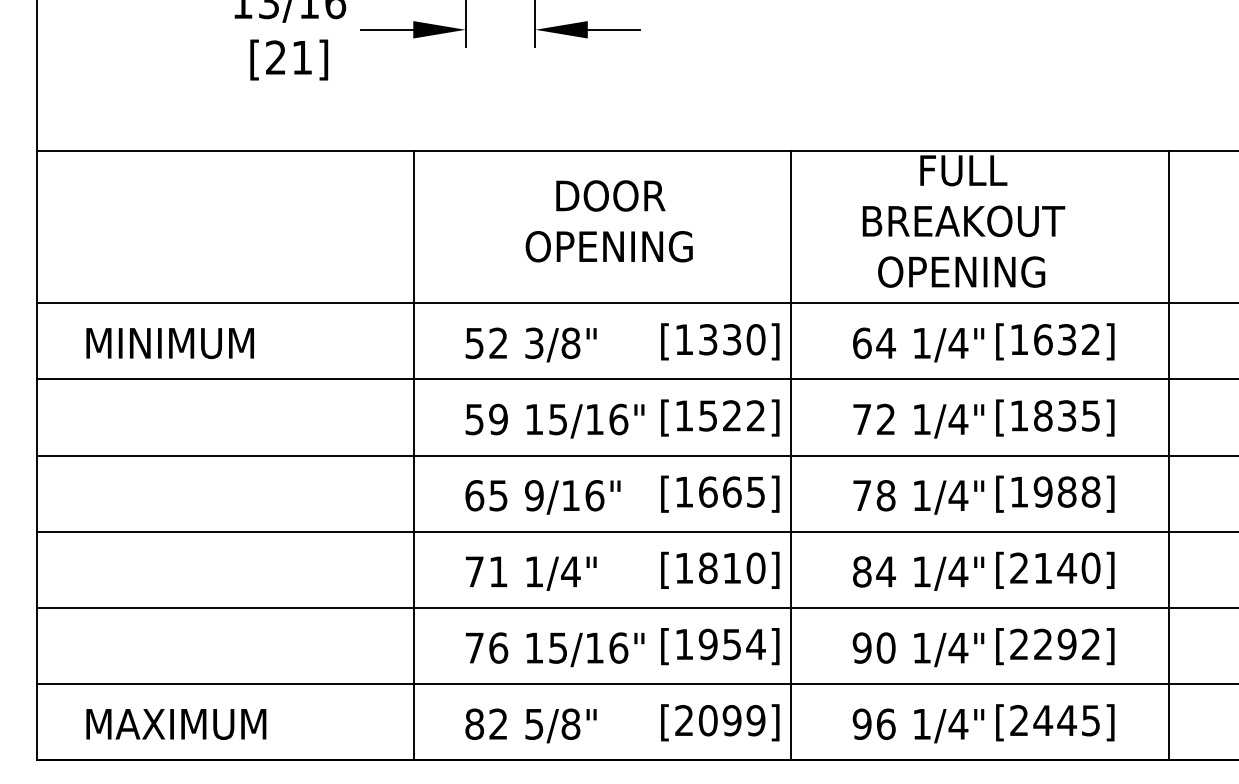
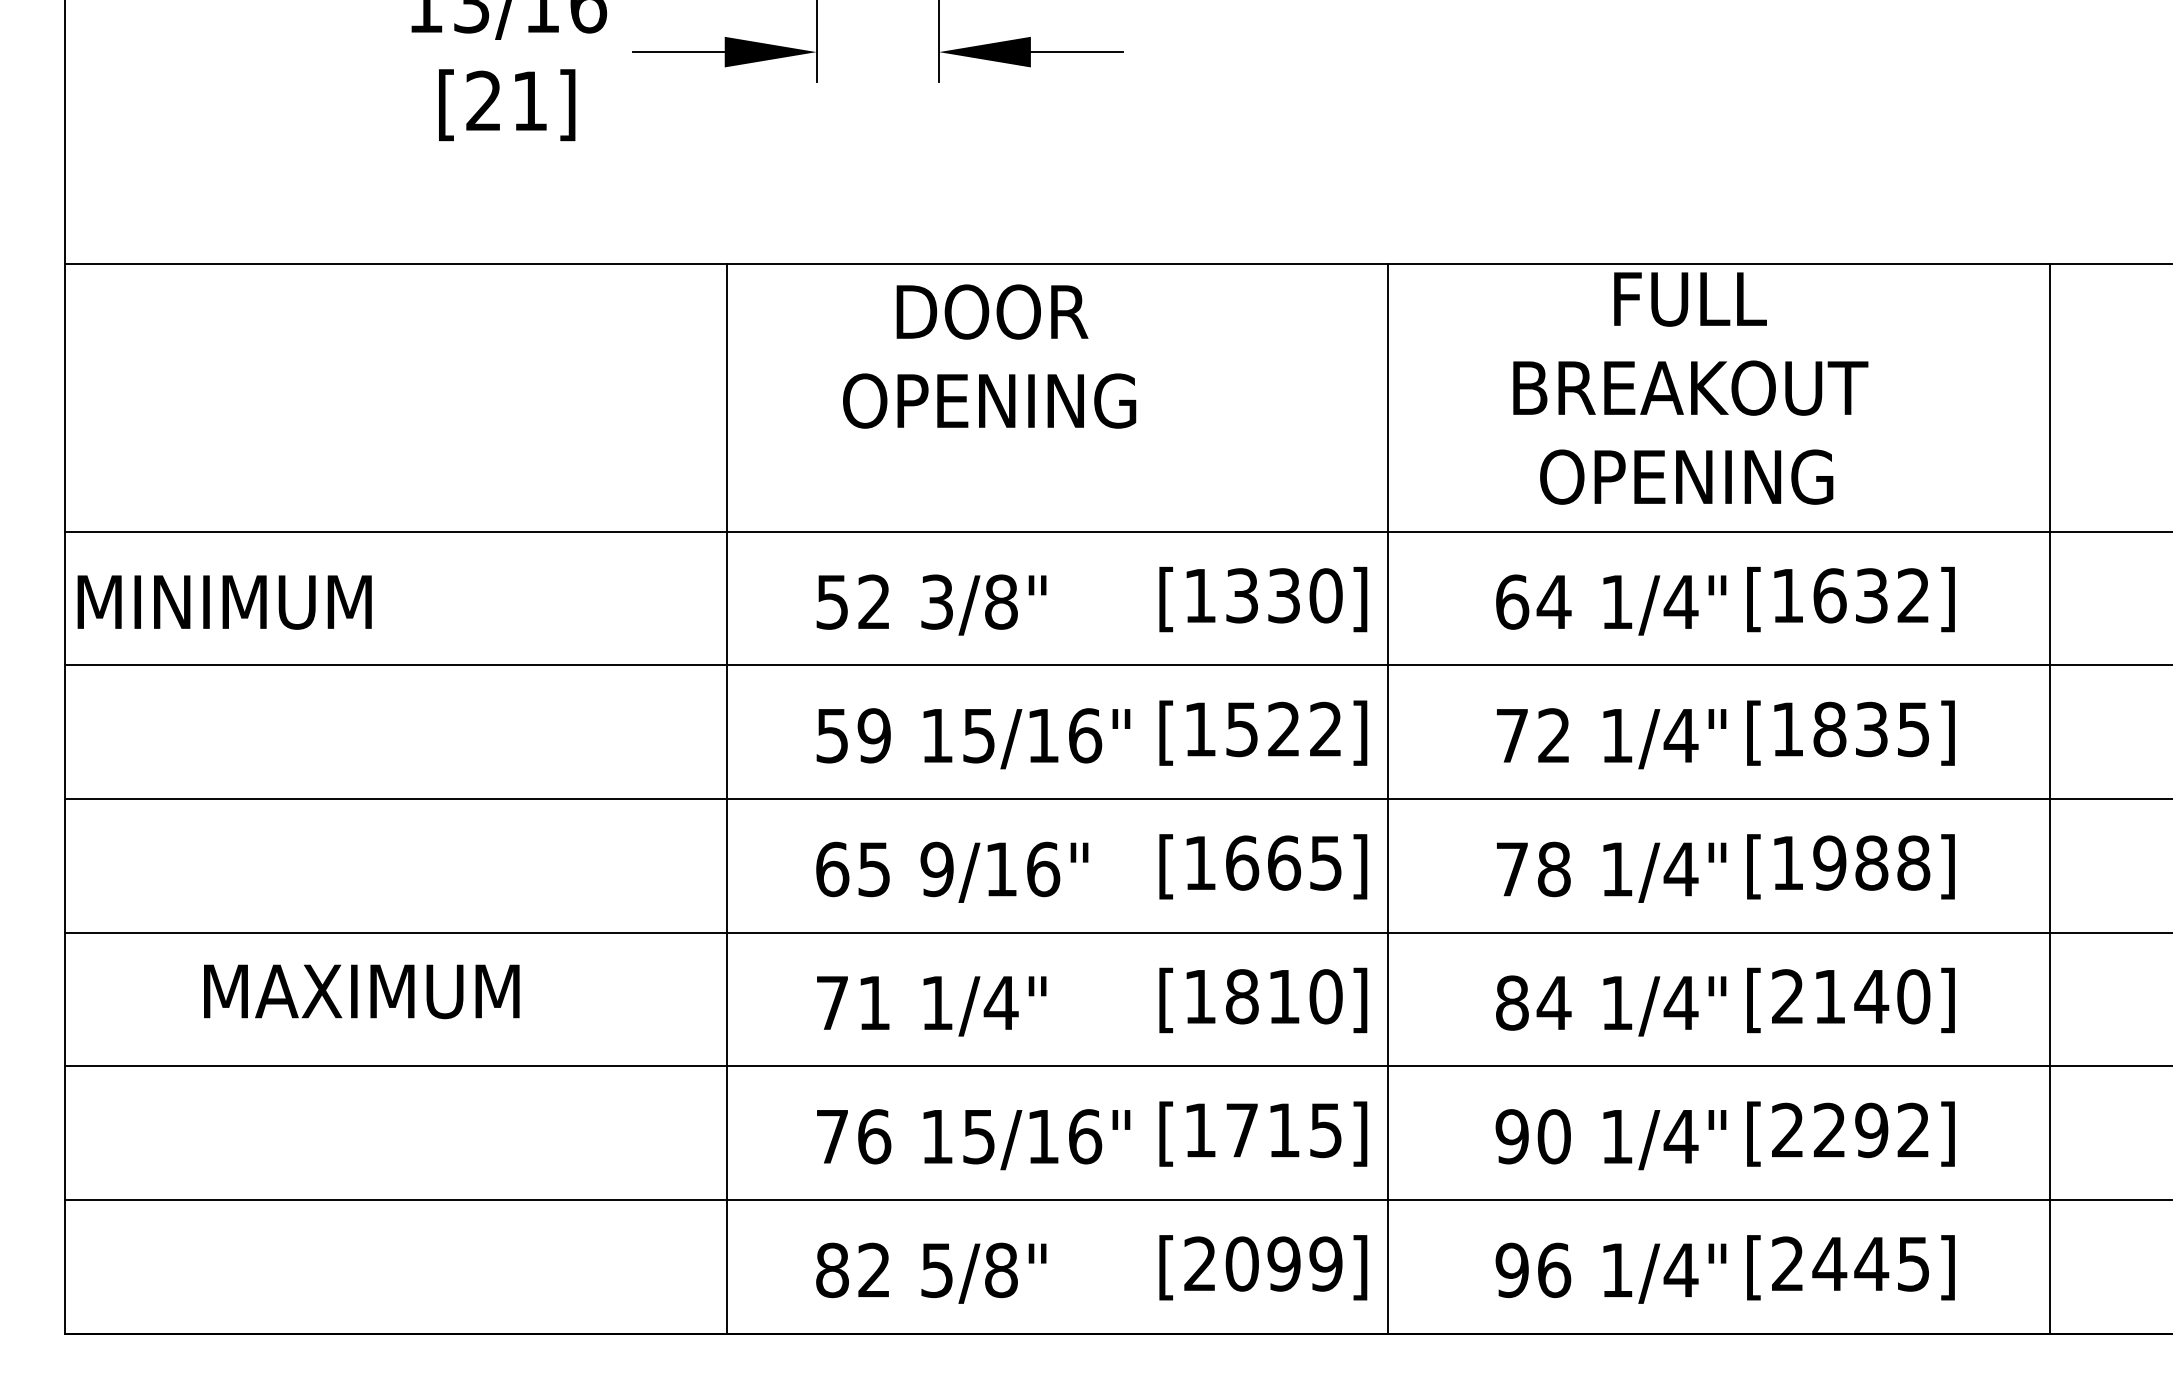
text: (608, 221) -> (988, 356), moved
text: (169, 343) -> (223, 602), moved
text: (731, 644) -> (1282, 1130), [1954] -> [1715]
text: (176, 724) -> (362, 991), moved

